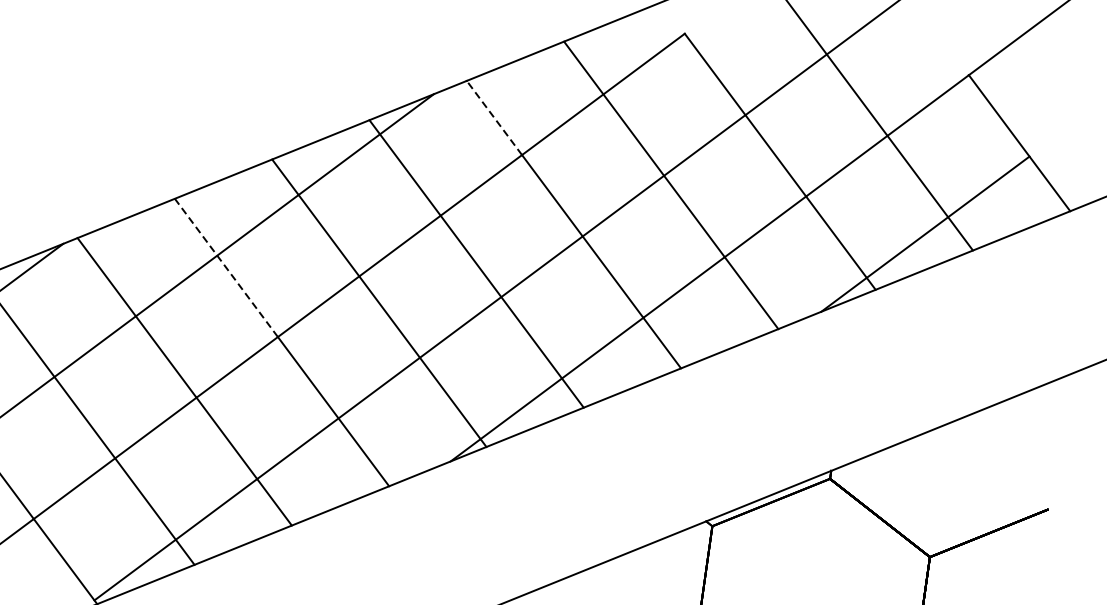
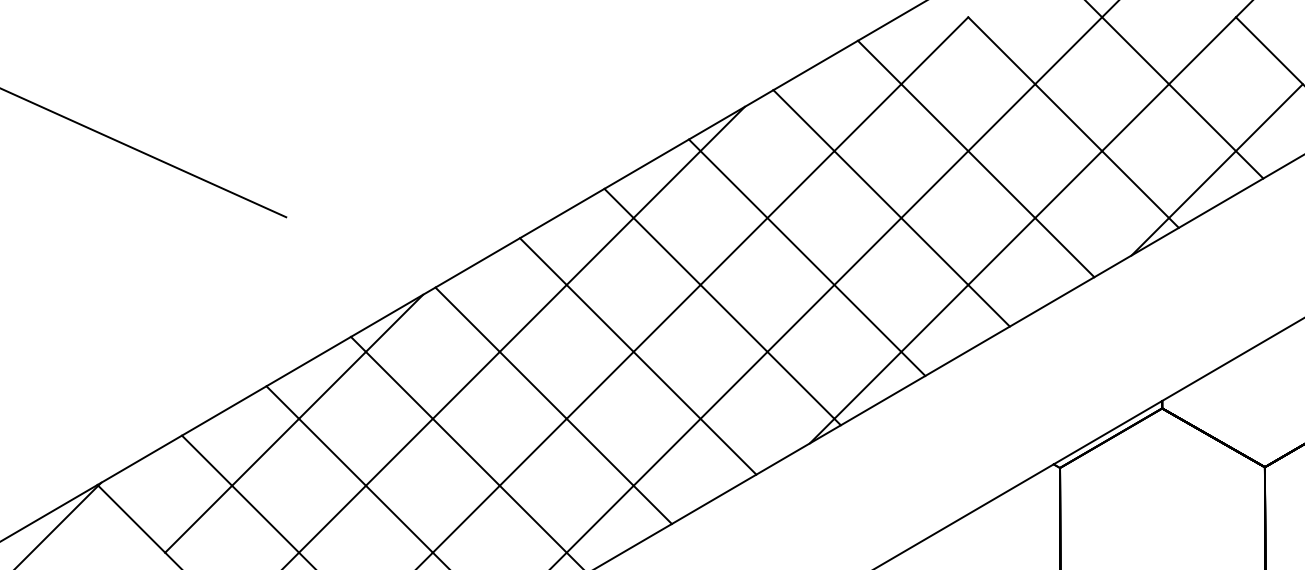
line: (493, 117) -> (803, 120), dashed -> solid
line: (226, 267) -> (576, 294), dashed -> solid

